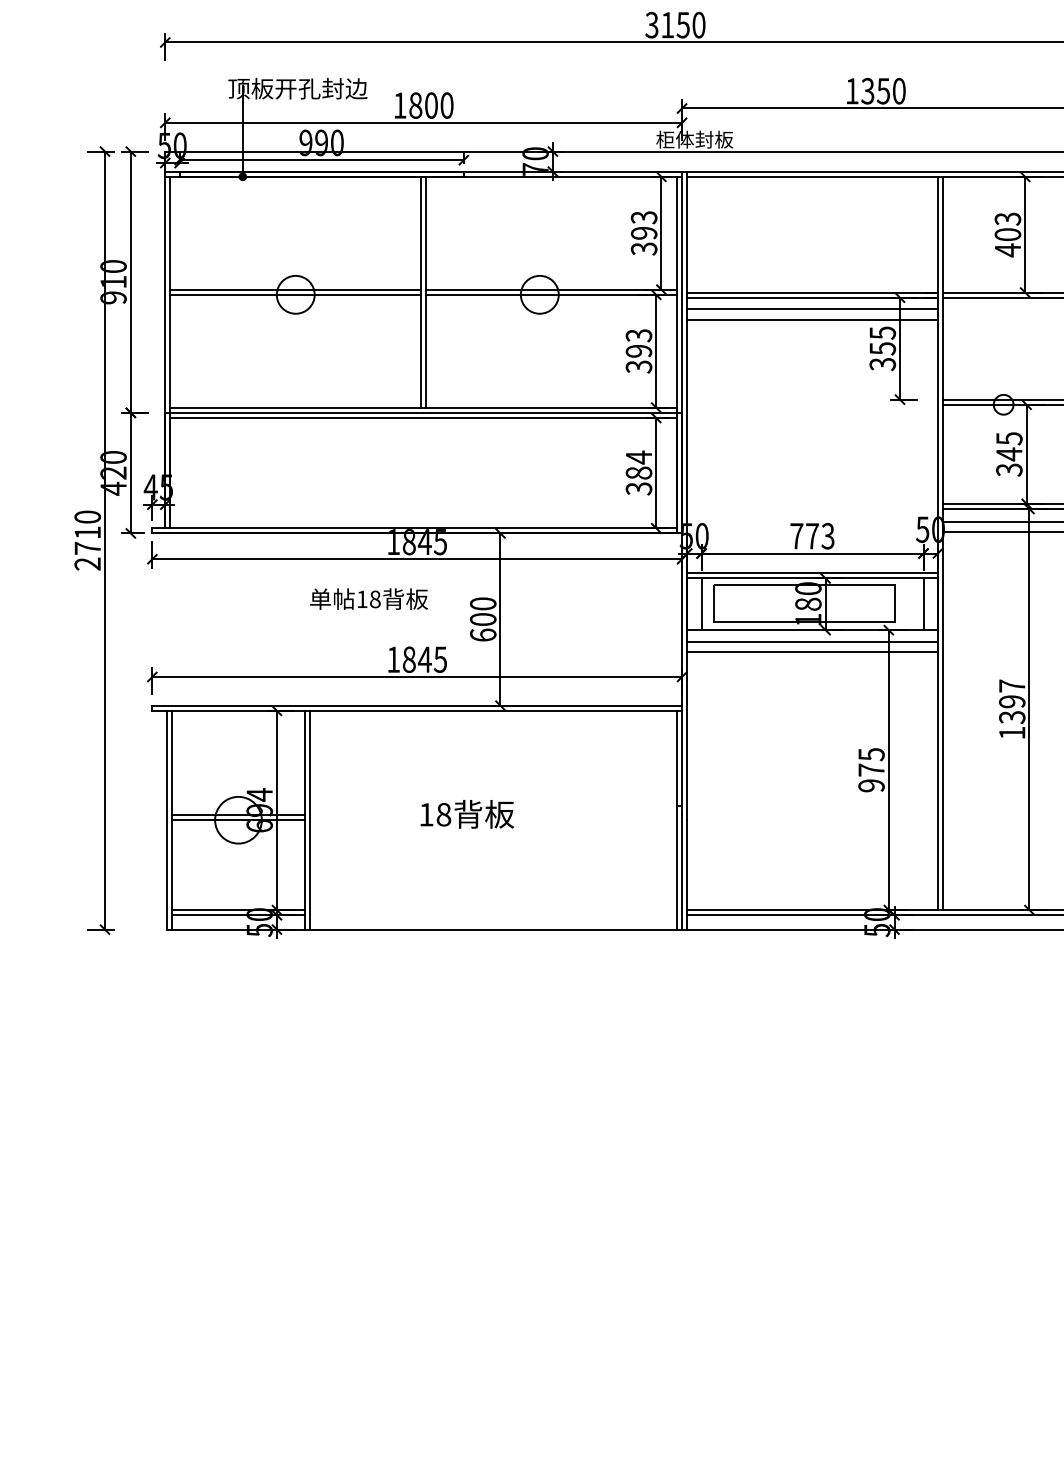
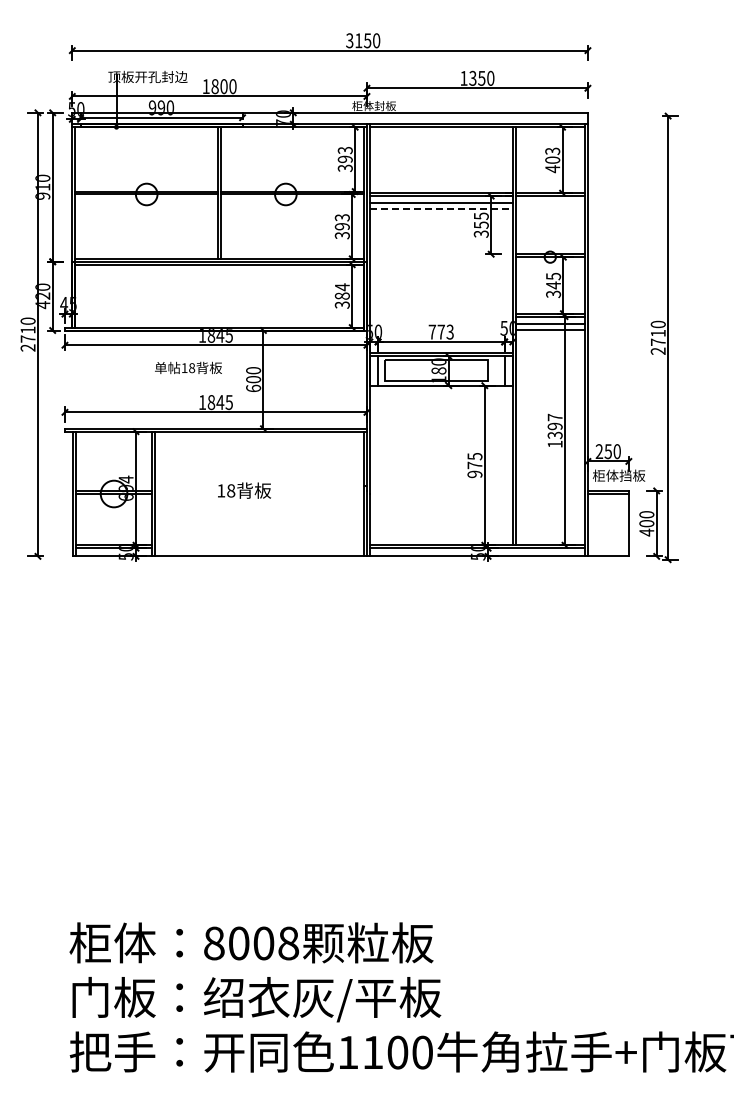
line: (812, 319) -> (441, 208), solid -> dashed
line: (811, 642) -> (440, 392), removed
line: (811, 652) -> (440, 398), removed

